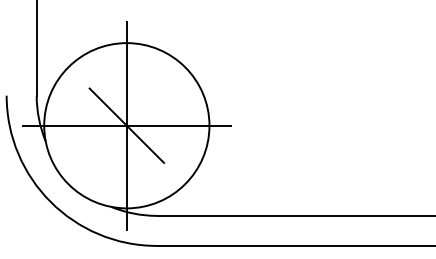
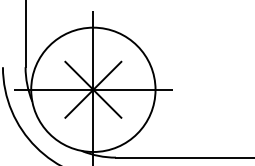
line: (126, 125) -> (93, 89), added

